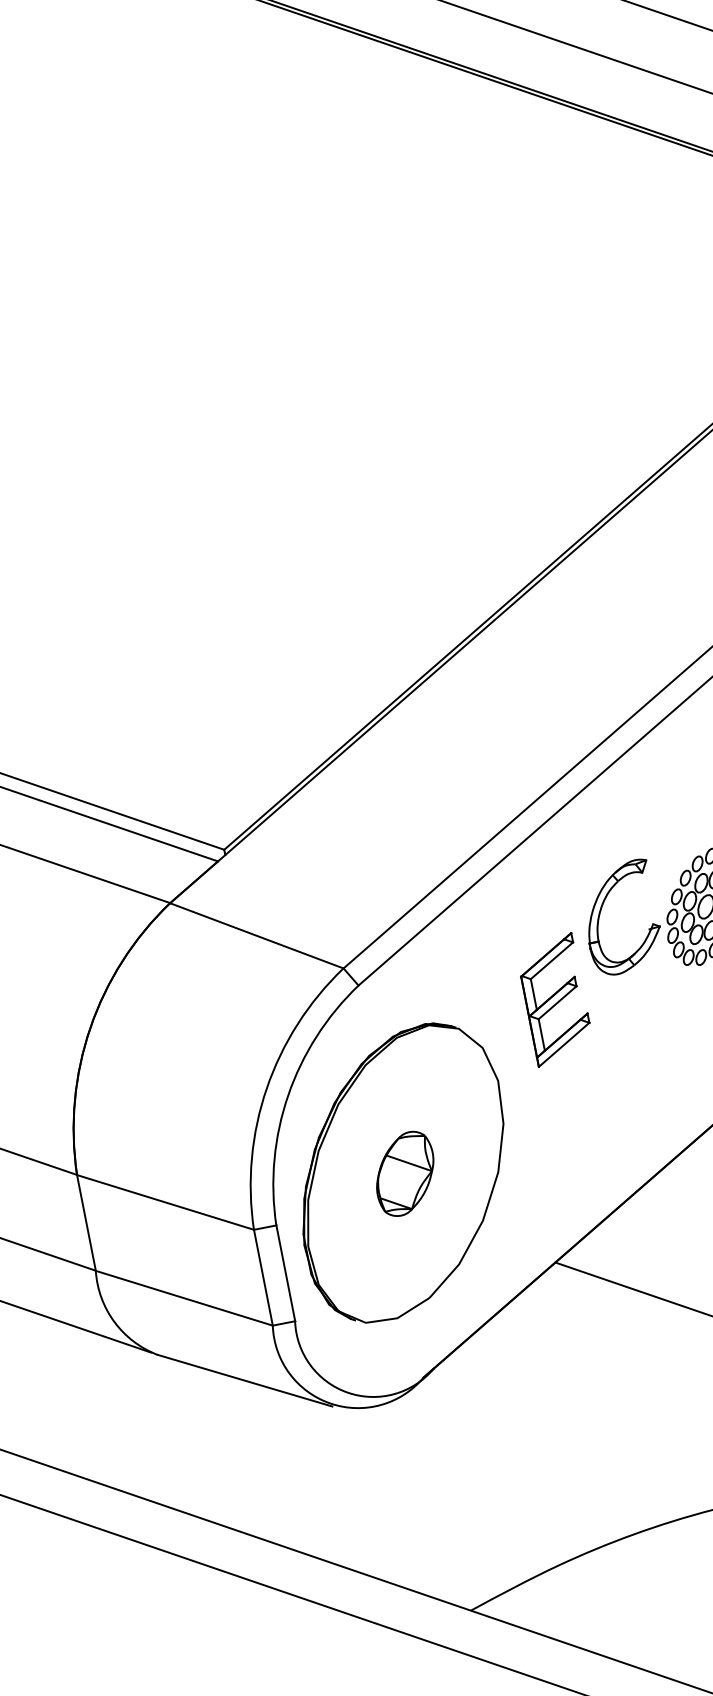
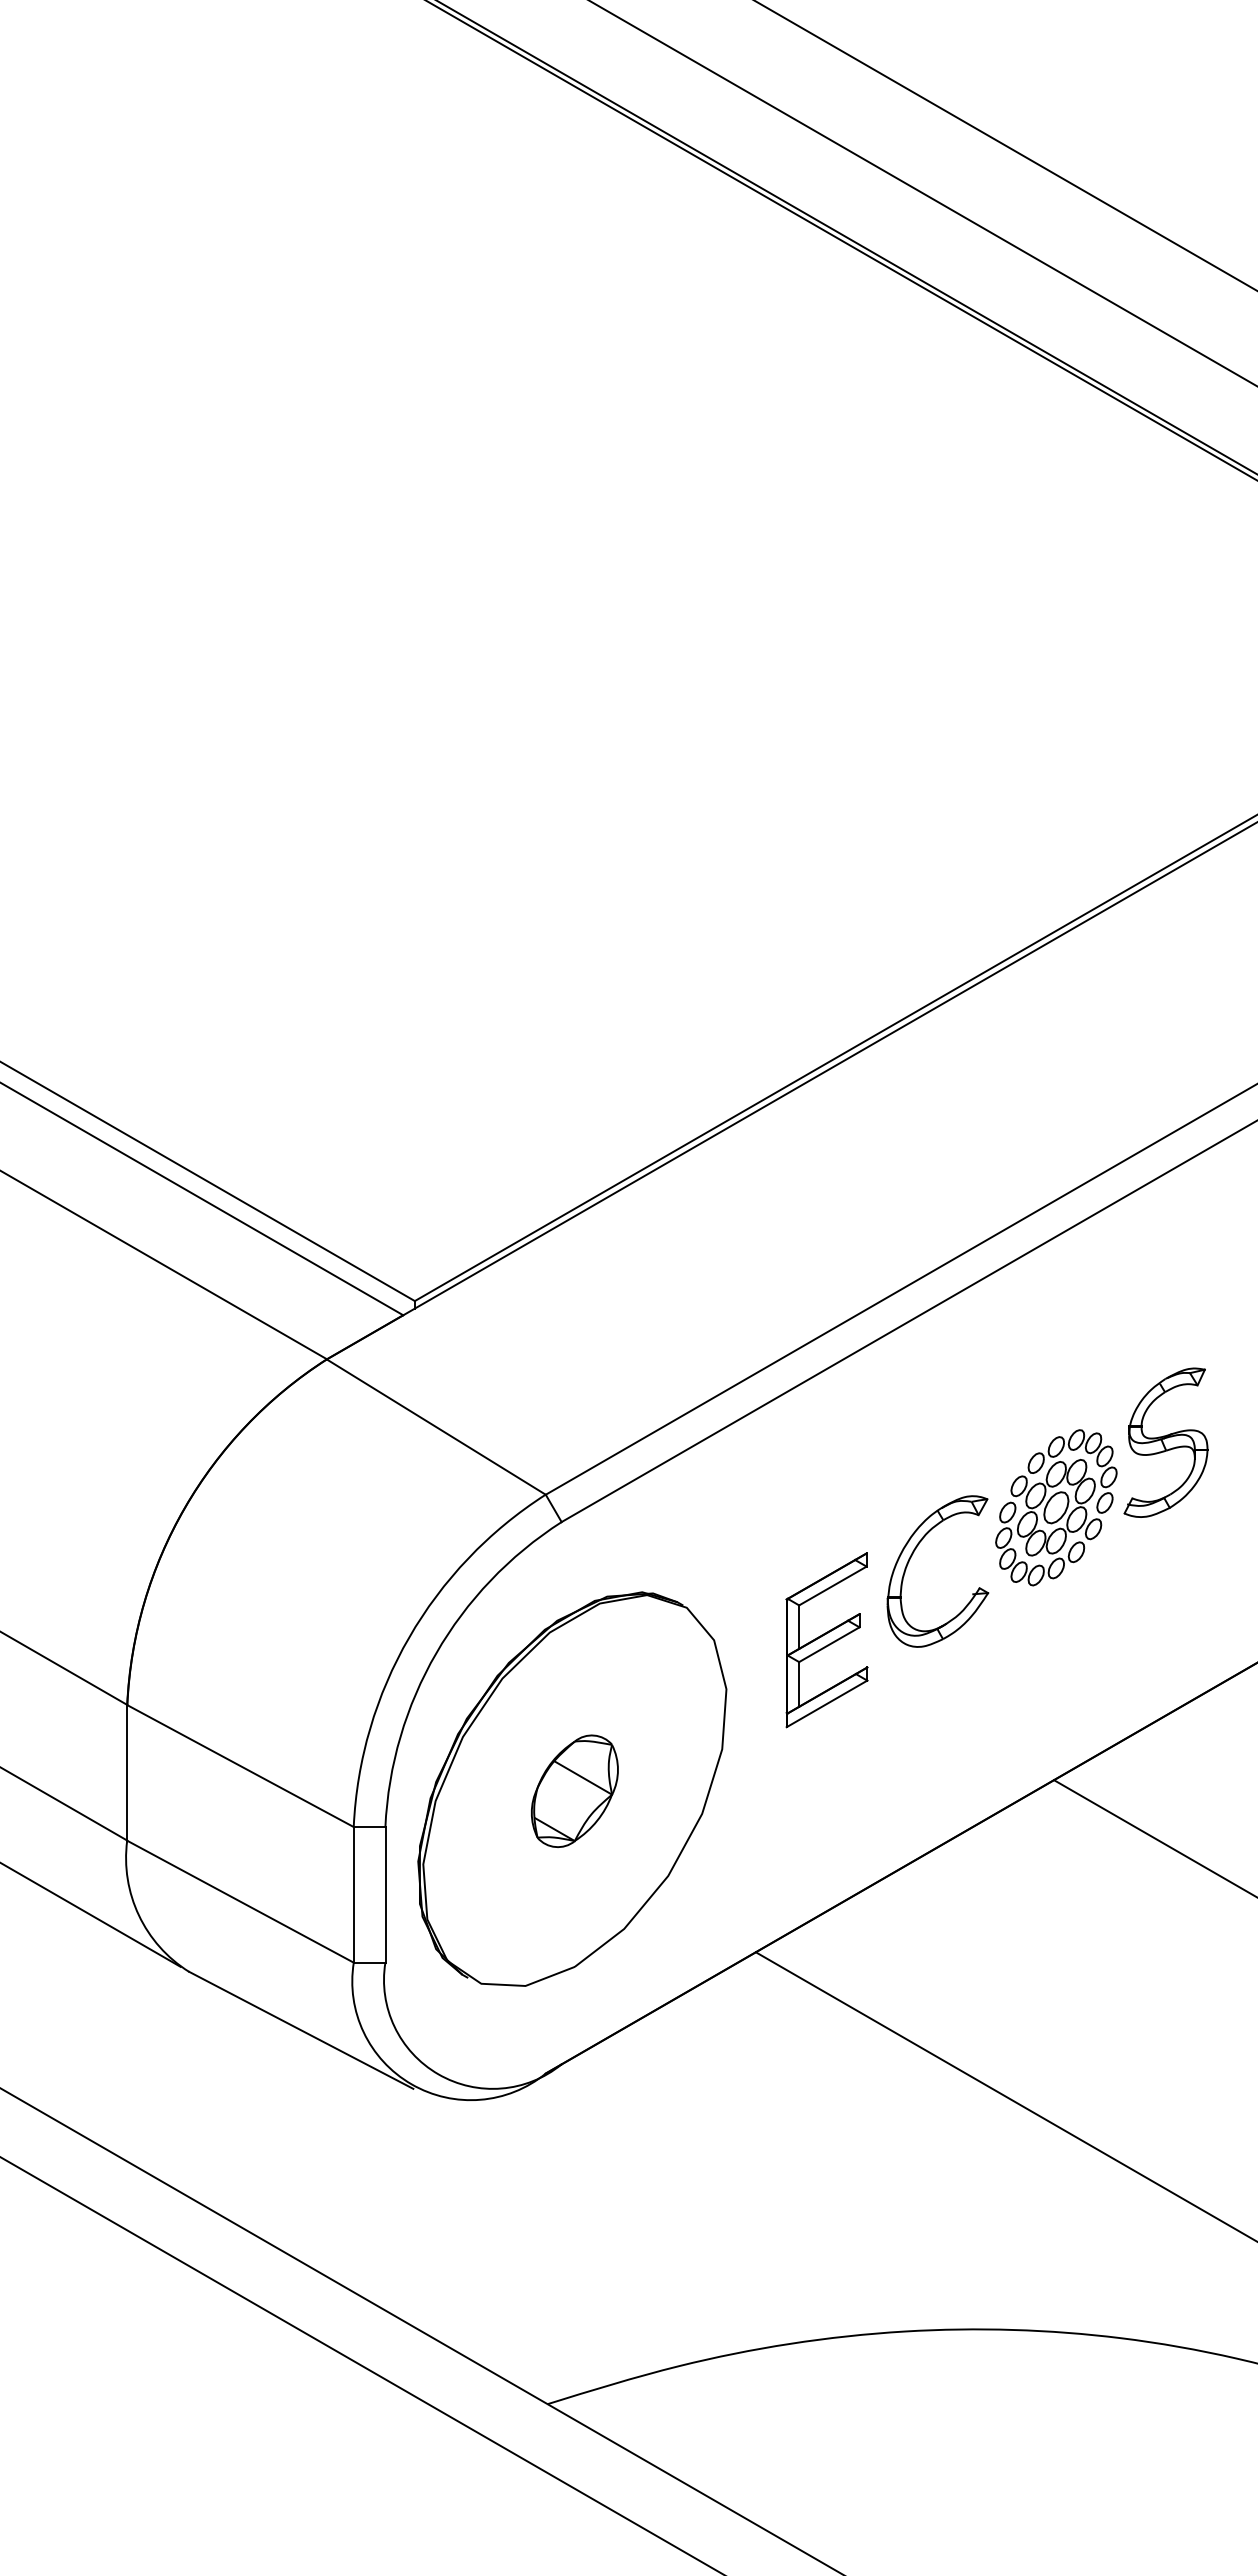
part: (601, 909) -> (913, 1554), moved
part: (554, 1000) -> (826, 1640), moved

